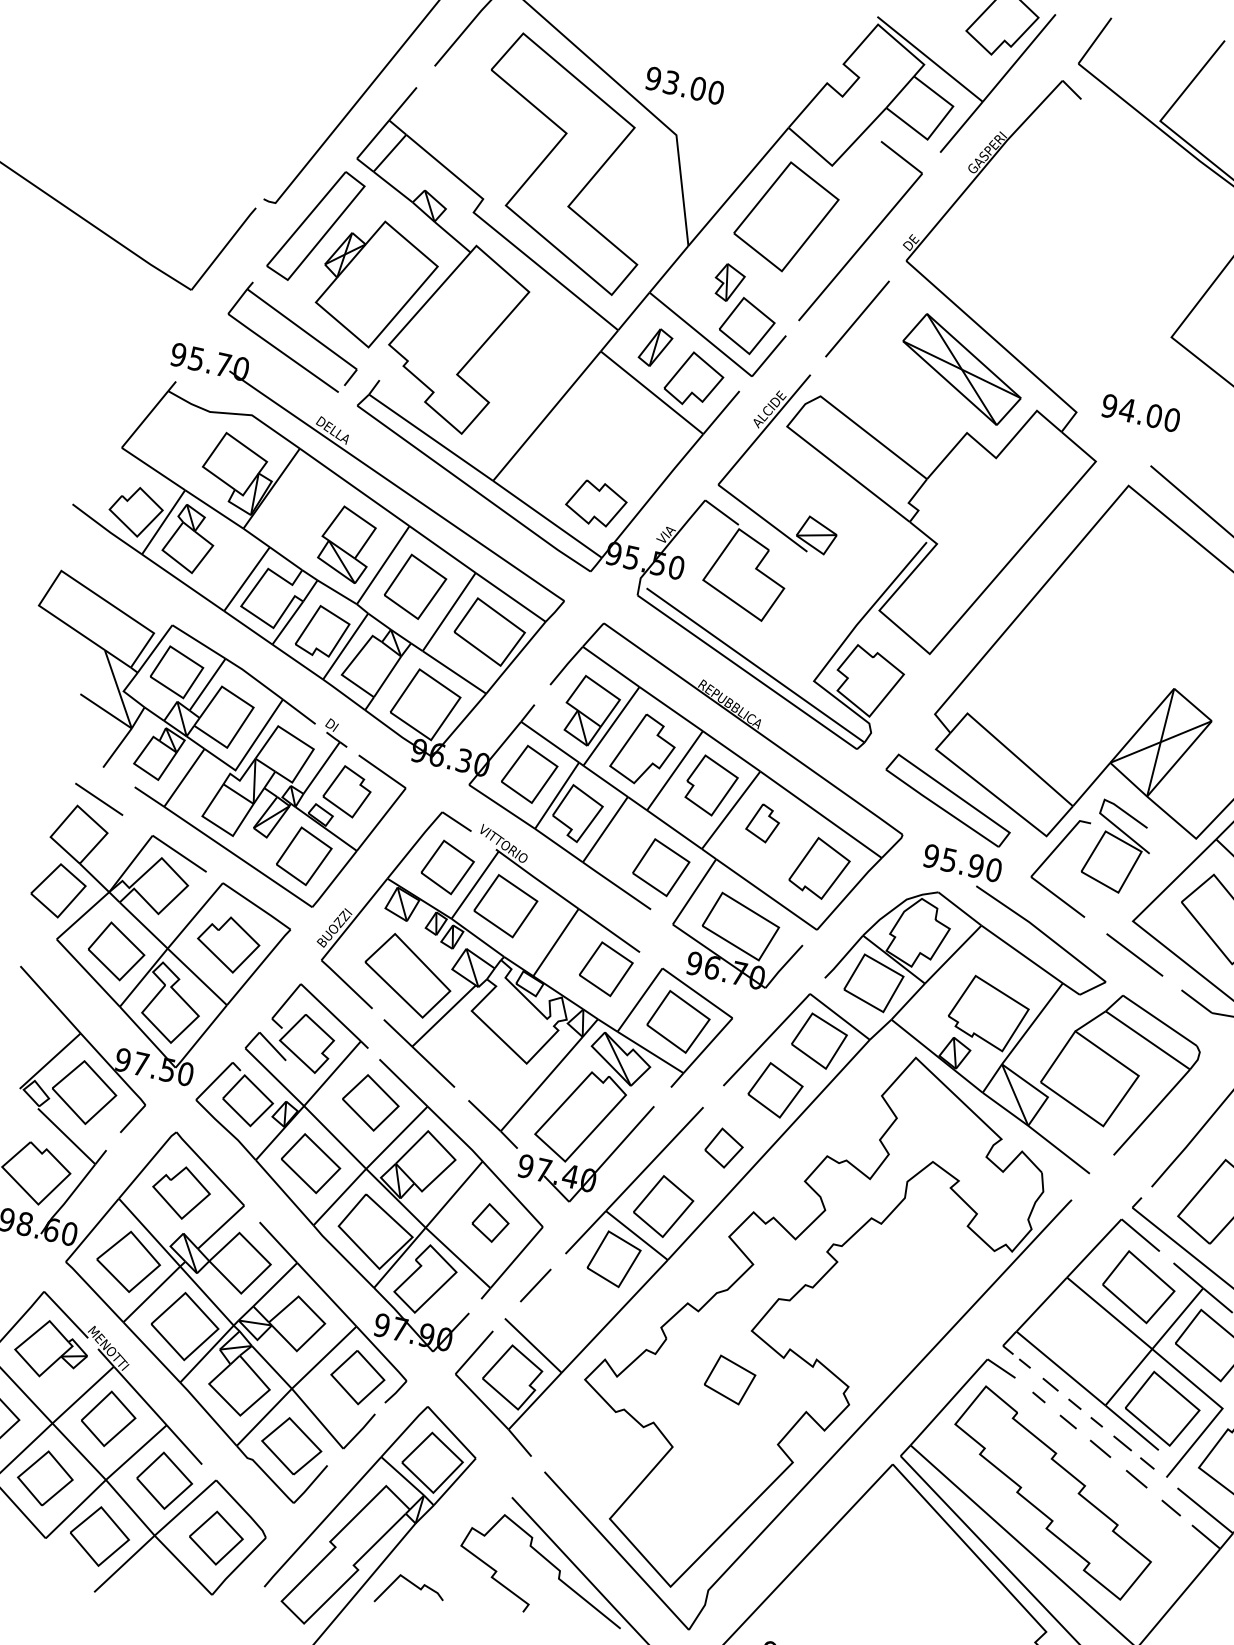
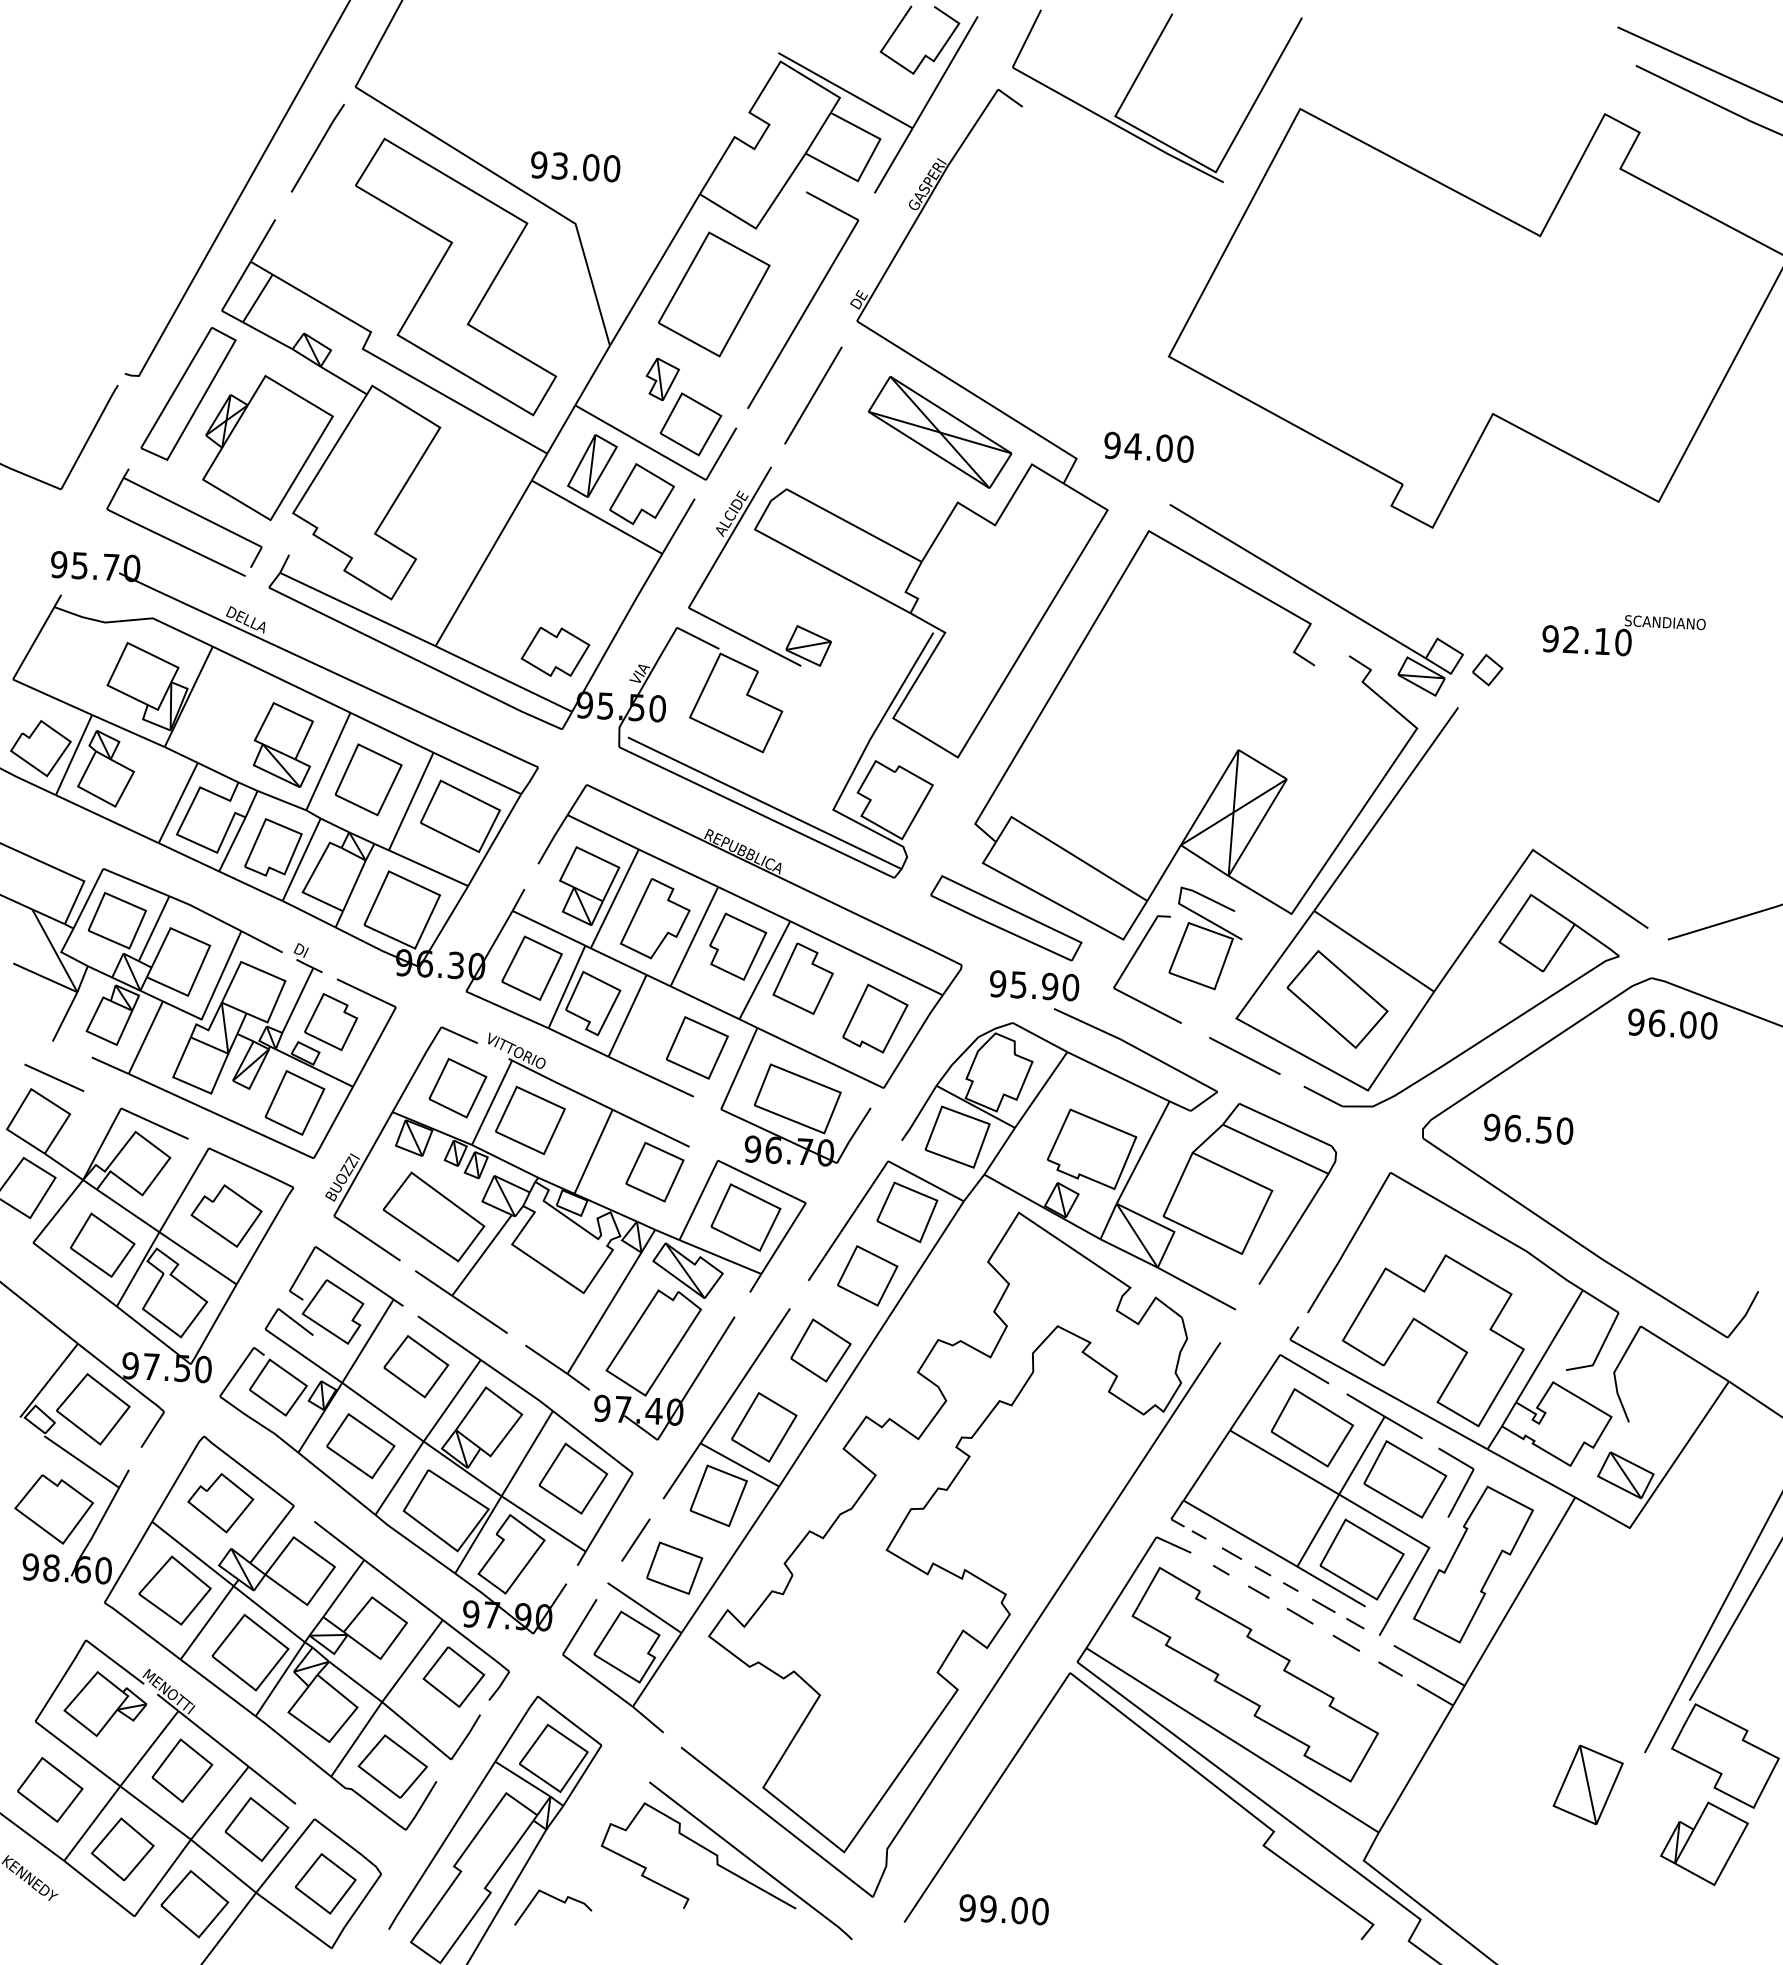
part: (655, 347) -> (592, 465), size x1.43
part: (762, 822) -> (802, 978), size x1.67
part: (723, 1148) -> (820, 1350), size x1.43
part: (490, 1222) -> (573, 1478), size x1.67
part: (730, 1379) -> (674, 1567), moved

